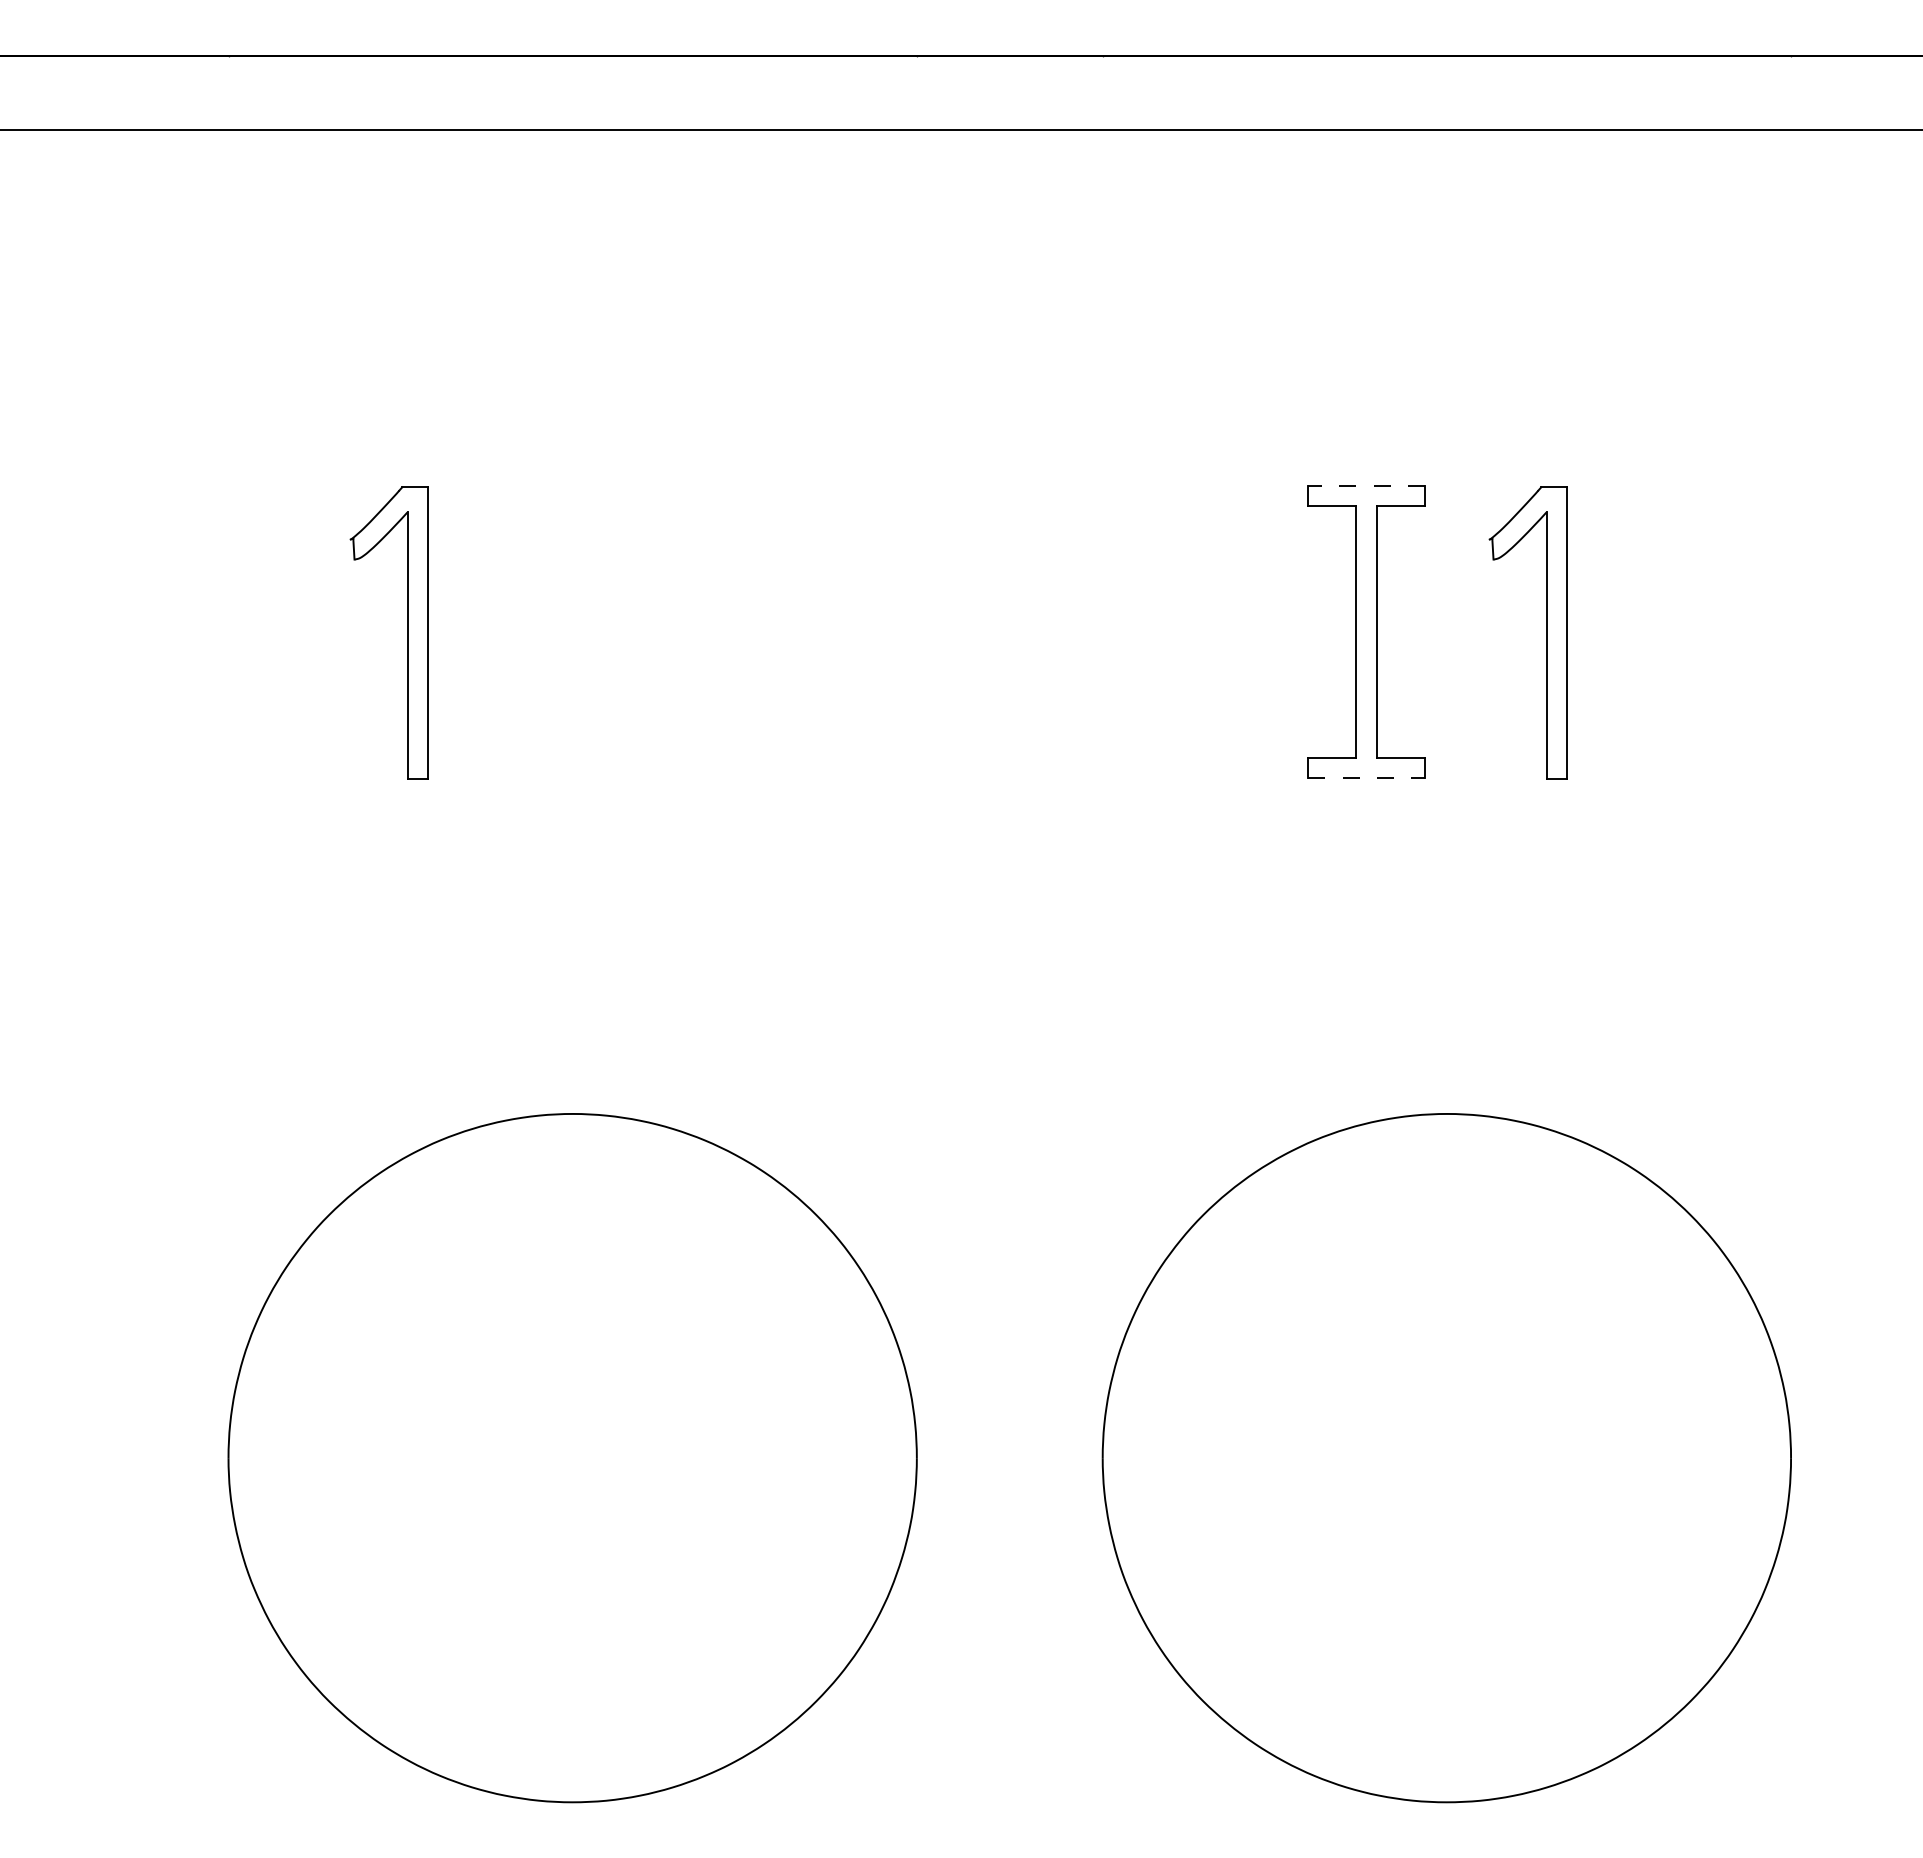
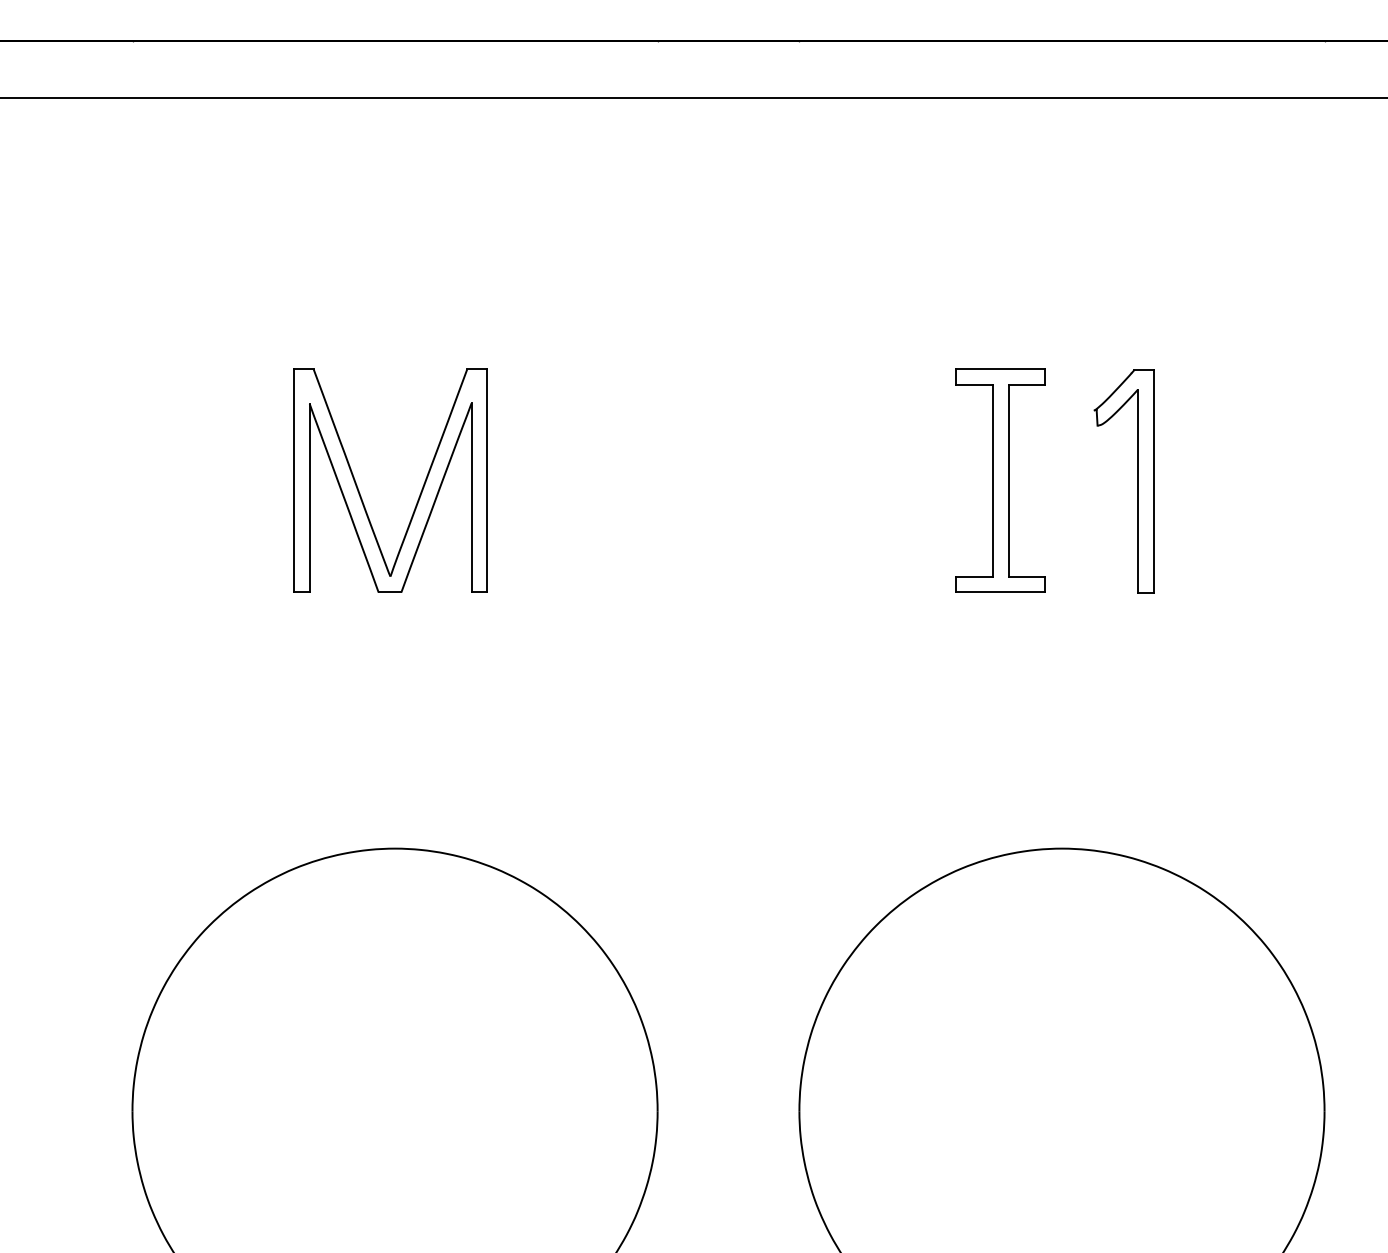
line: (1366, 485) -> (1000, 369), dashed -> solid
part: (407, 632) -> (269, 481), removed
part: (605, 648) -> (420, 493), added
line: (1366, 778) -> (1000, 592), dashed -> solid

